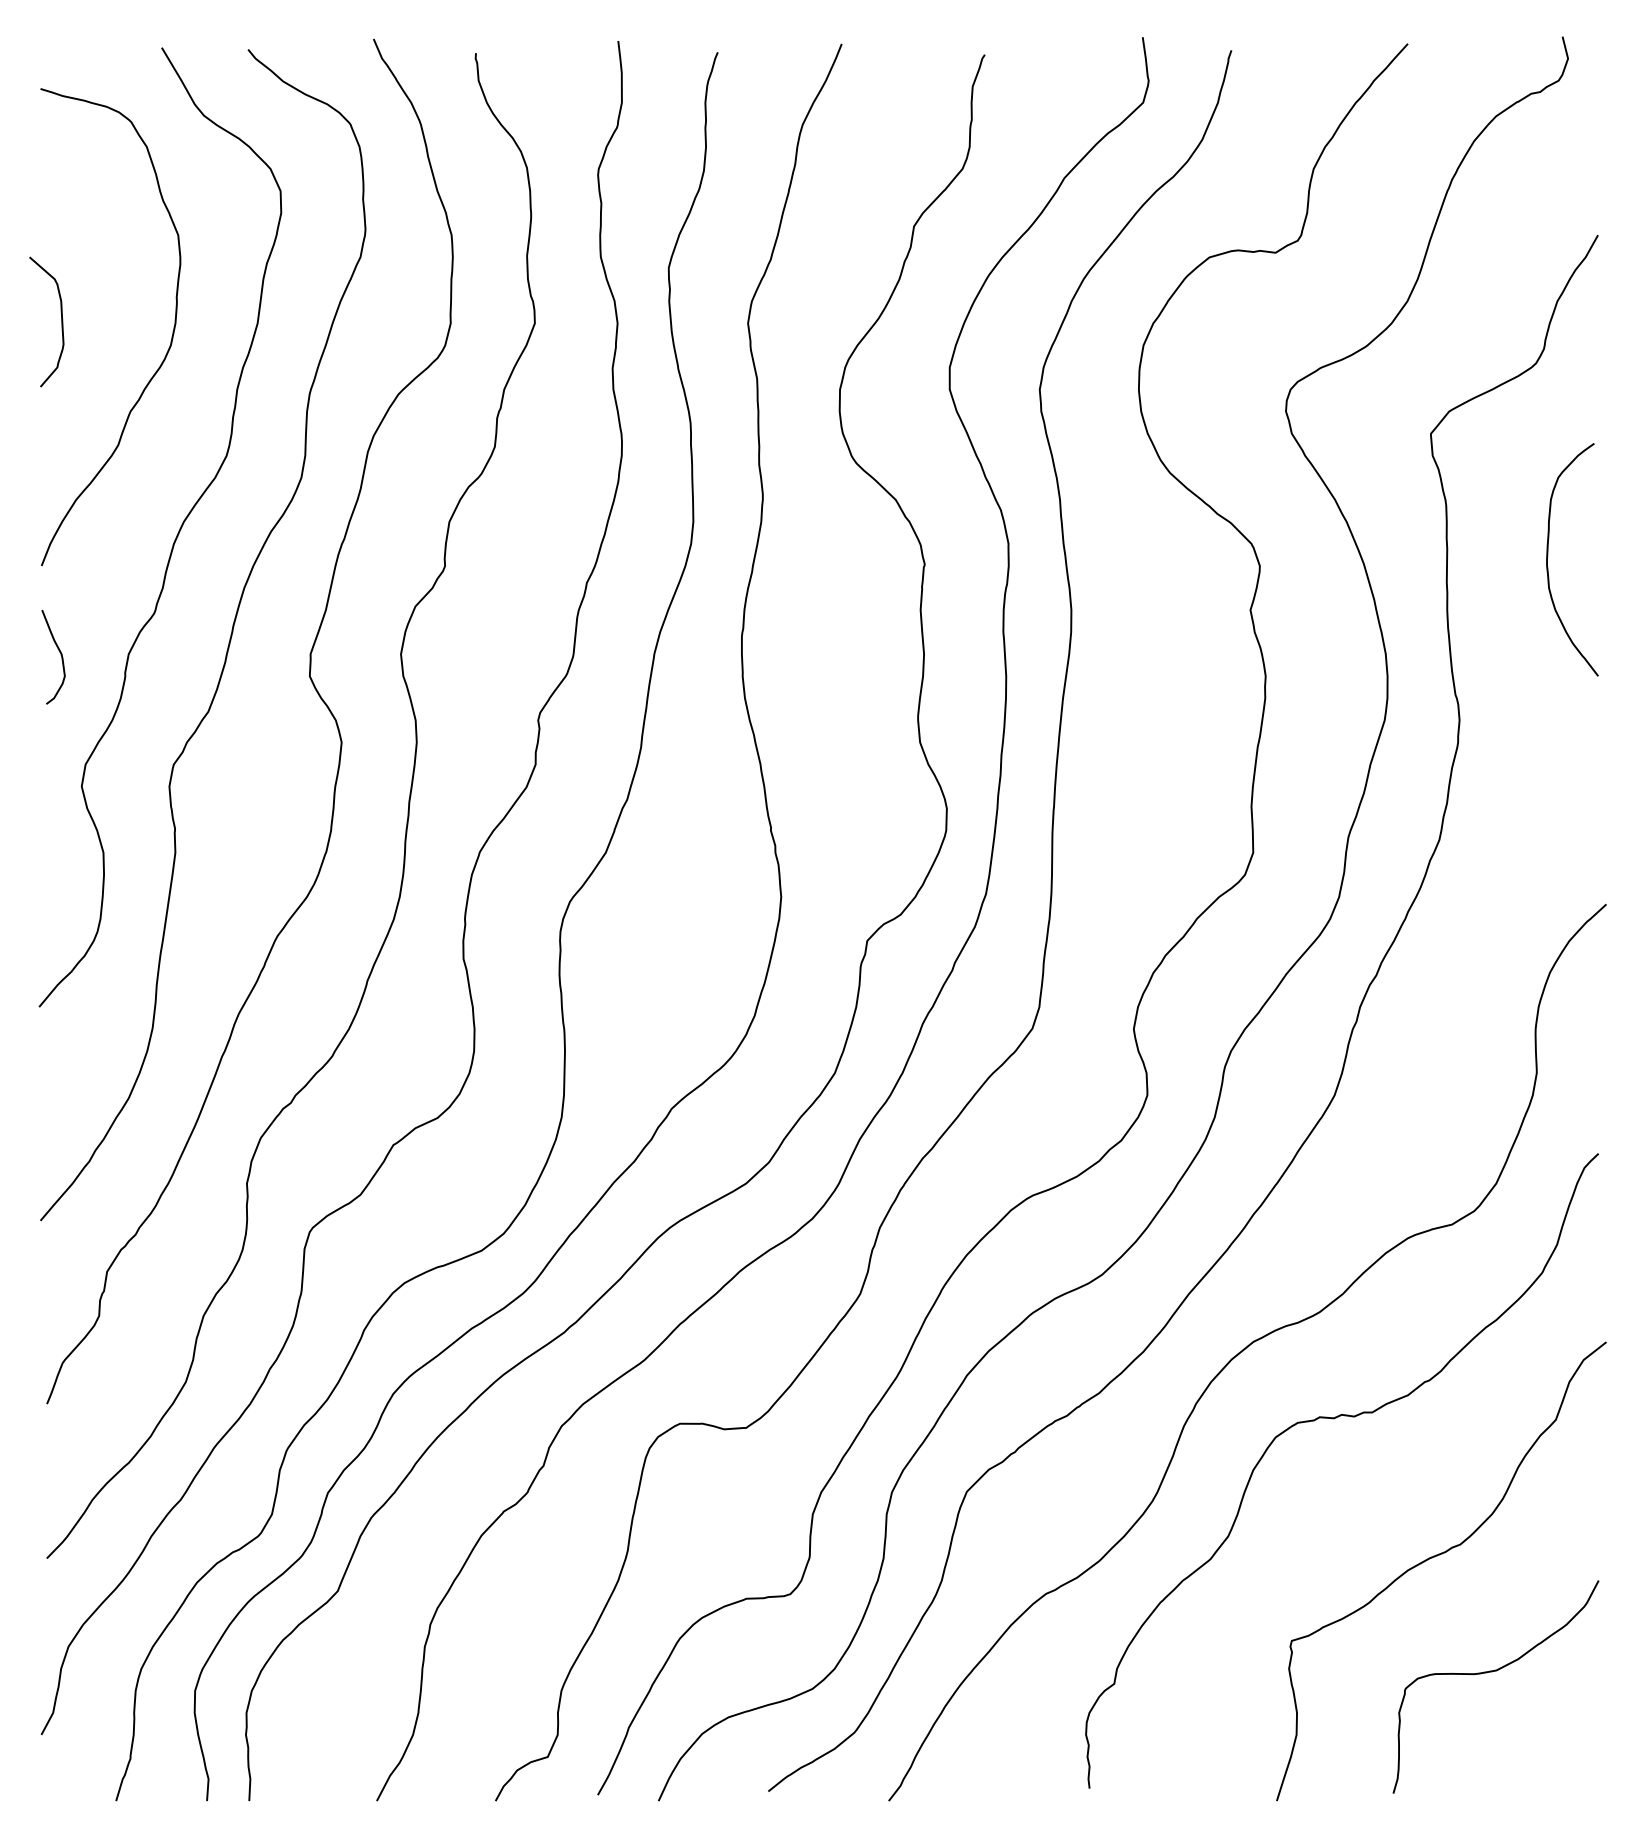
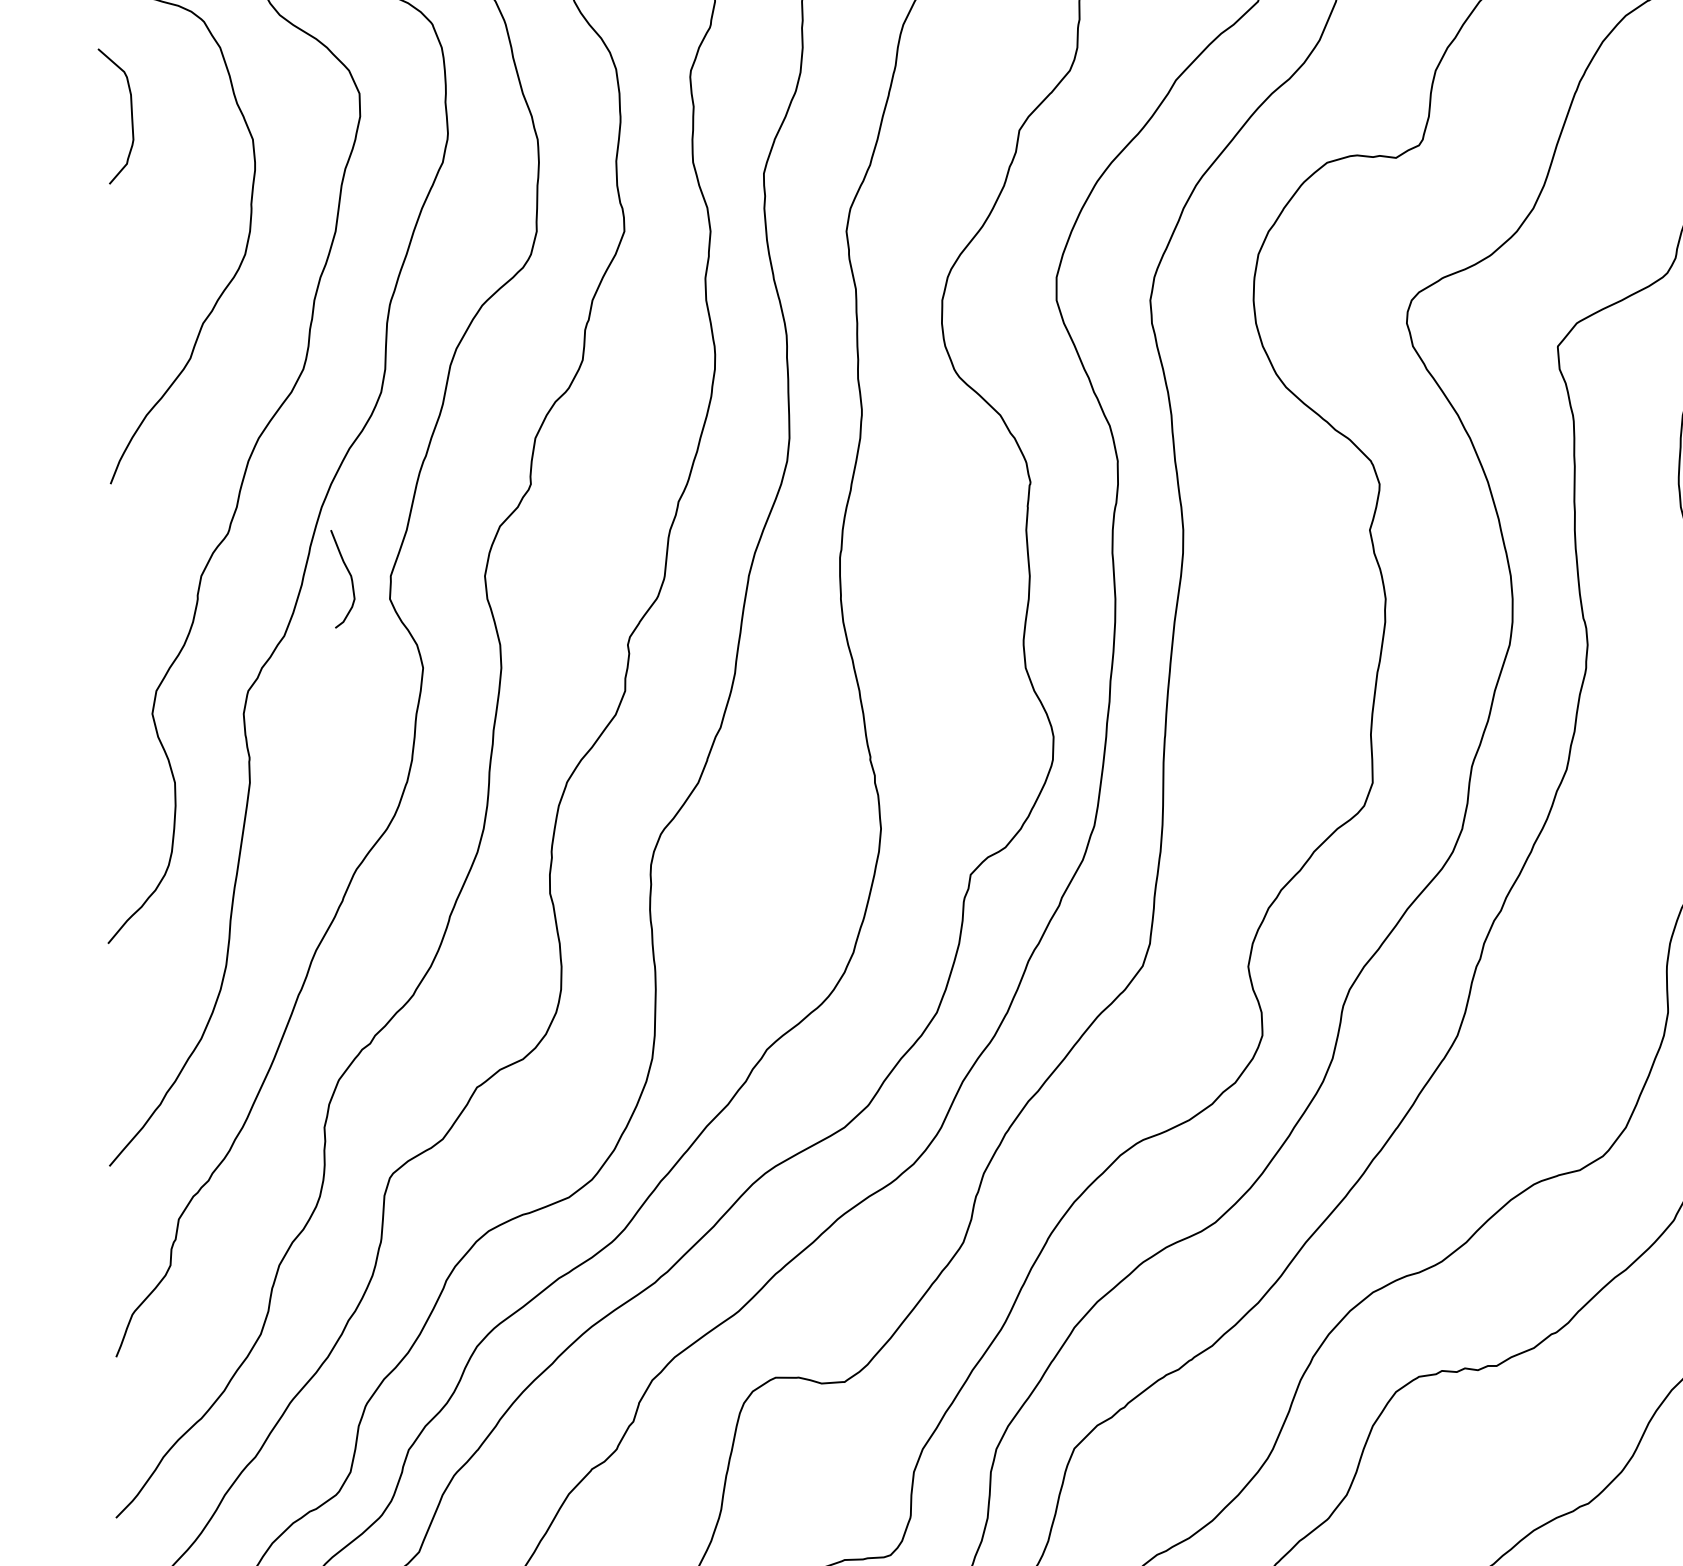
curve: (61, 321) -> (131, 115), moved
curve: (60, 654) -> (350, 576), moved

